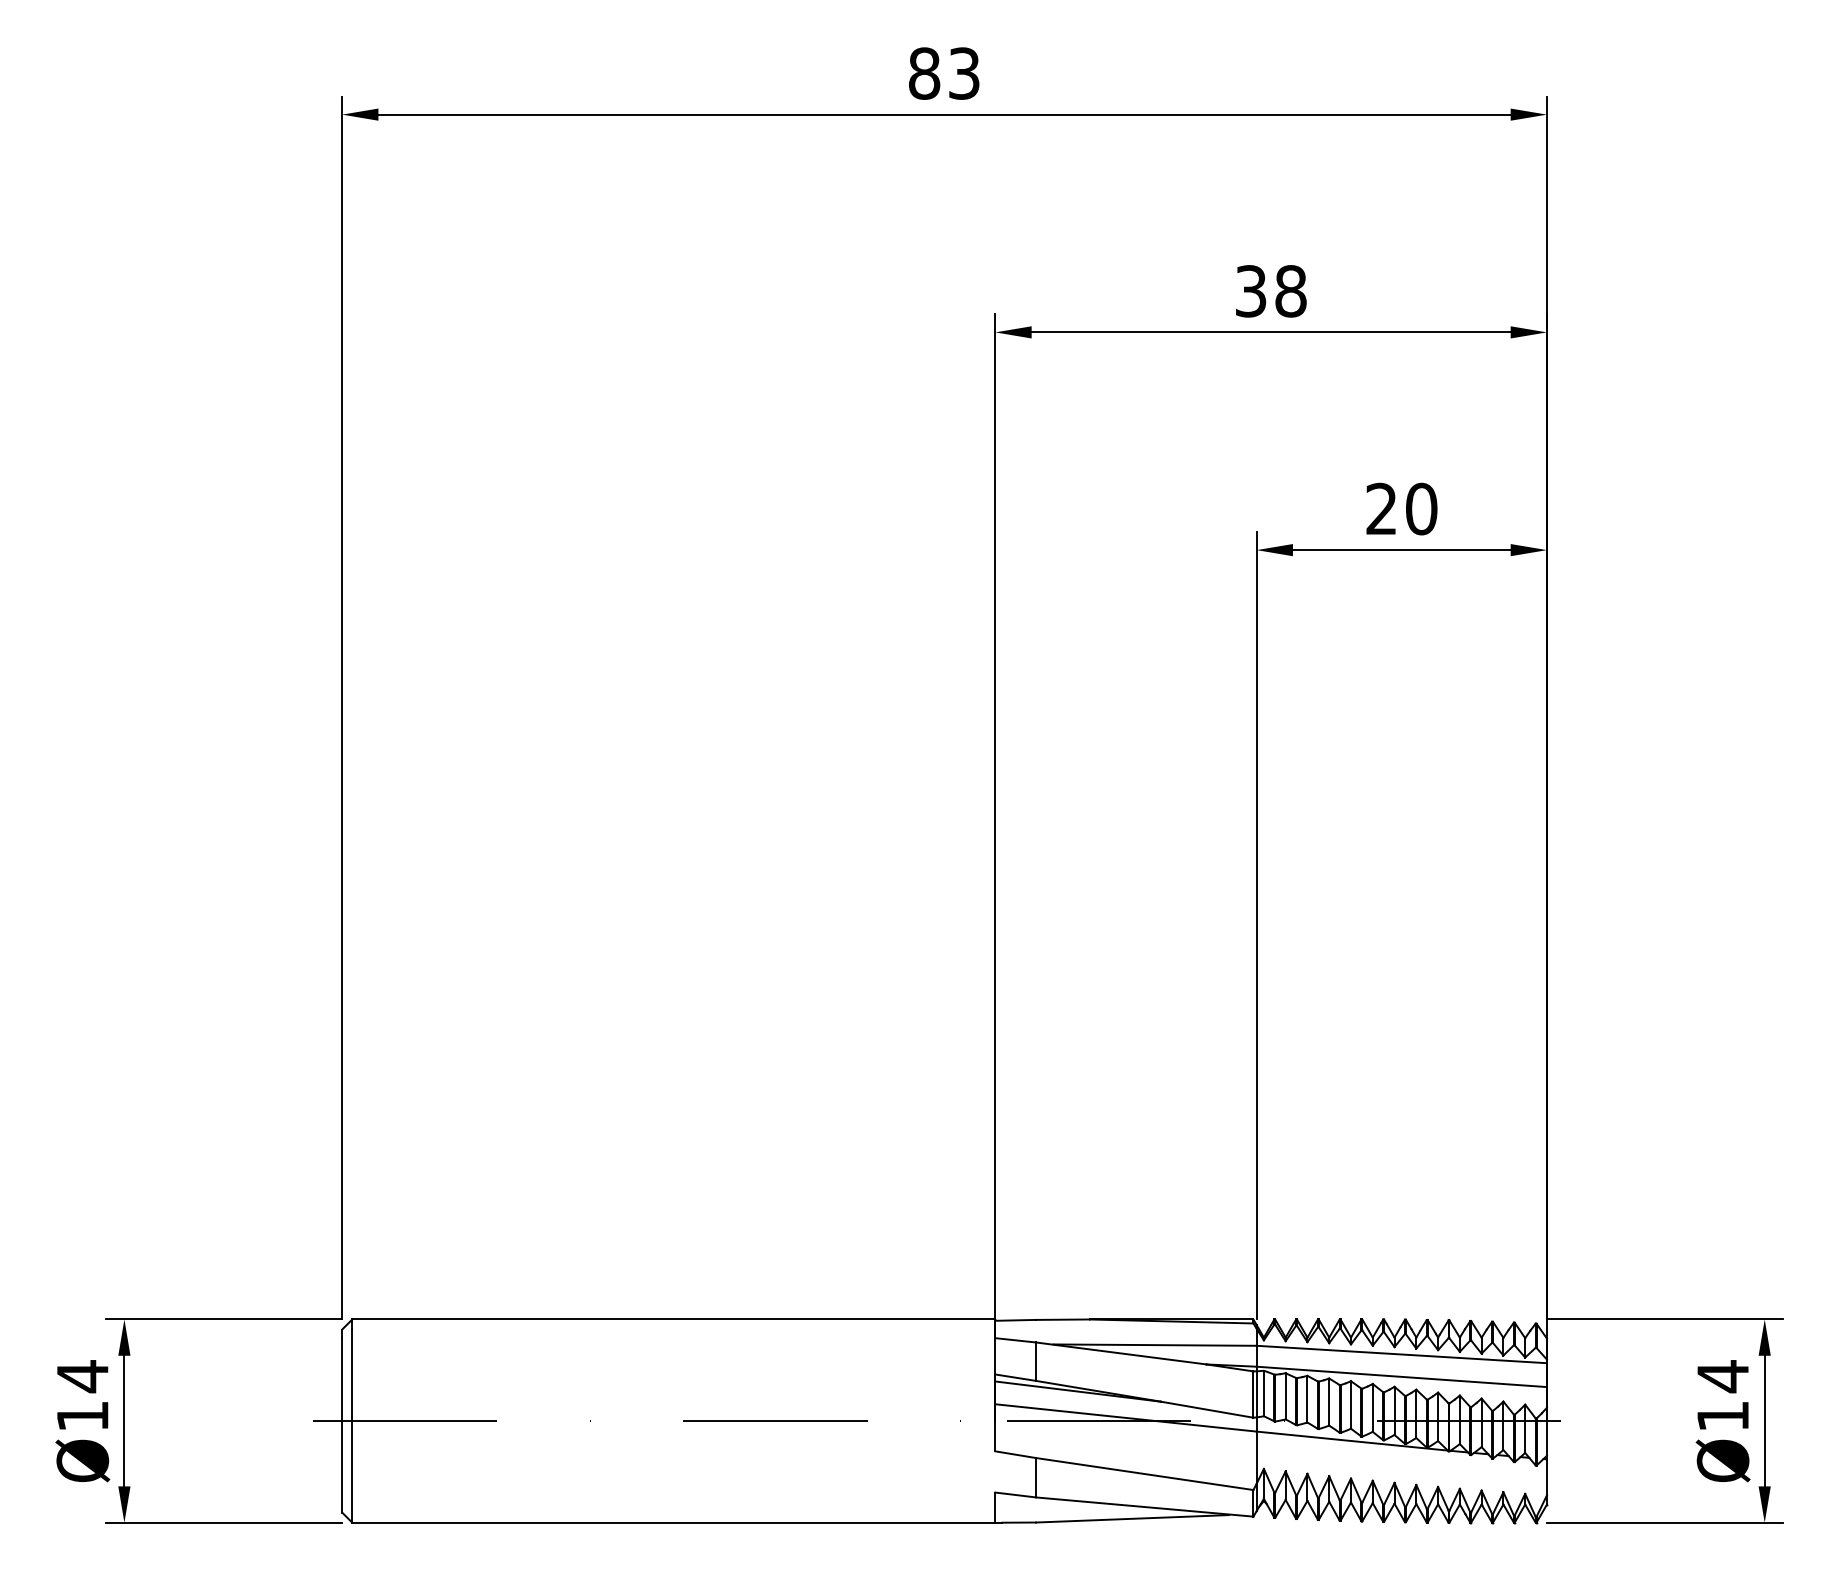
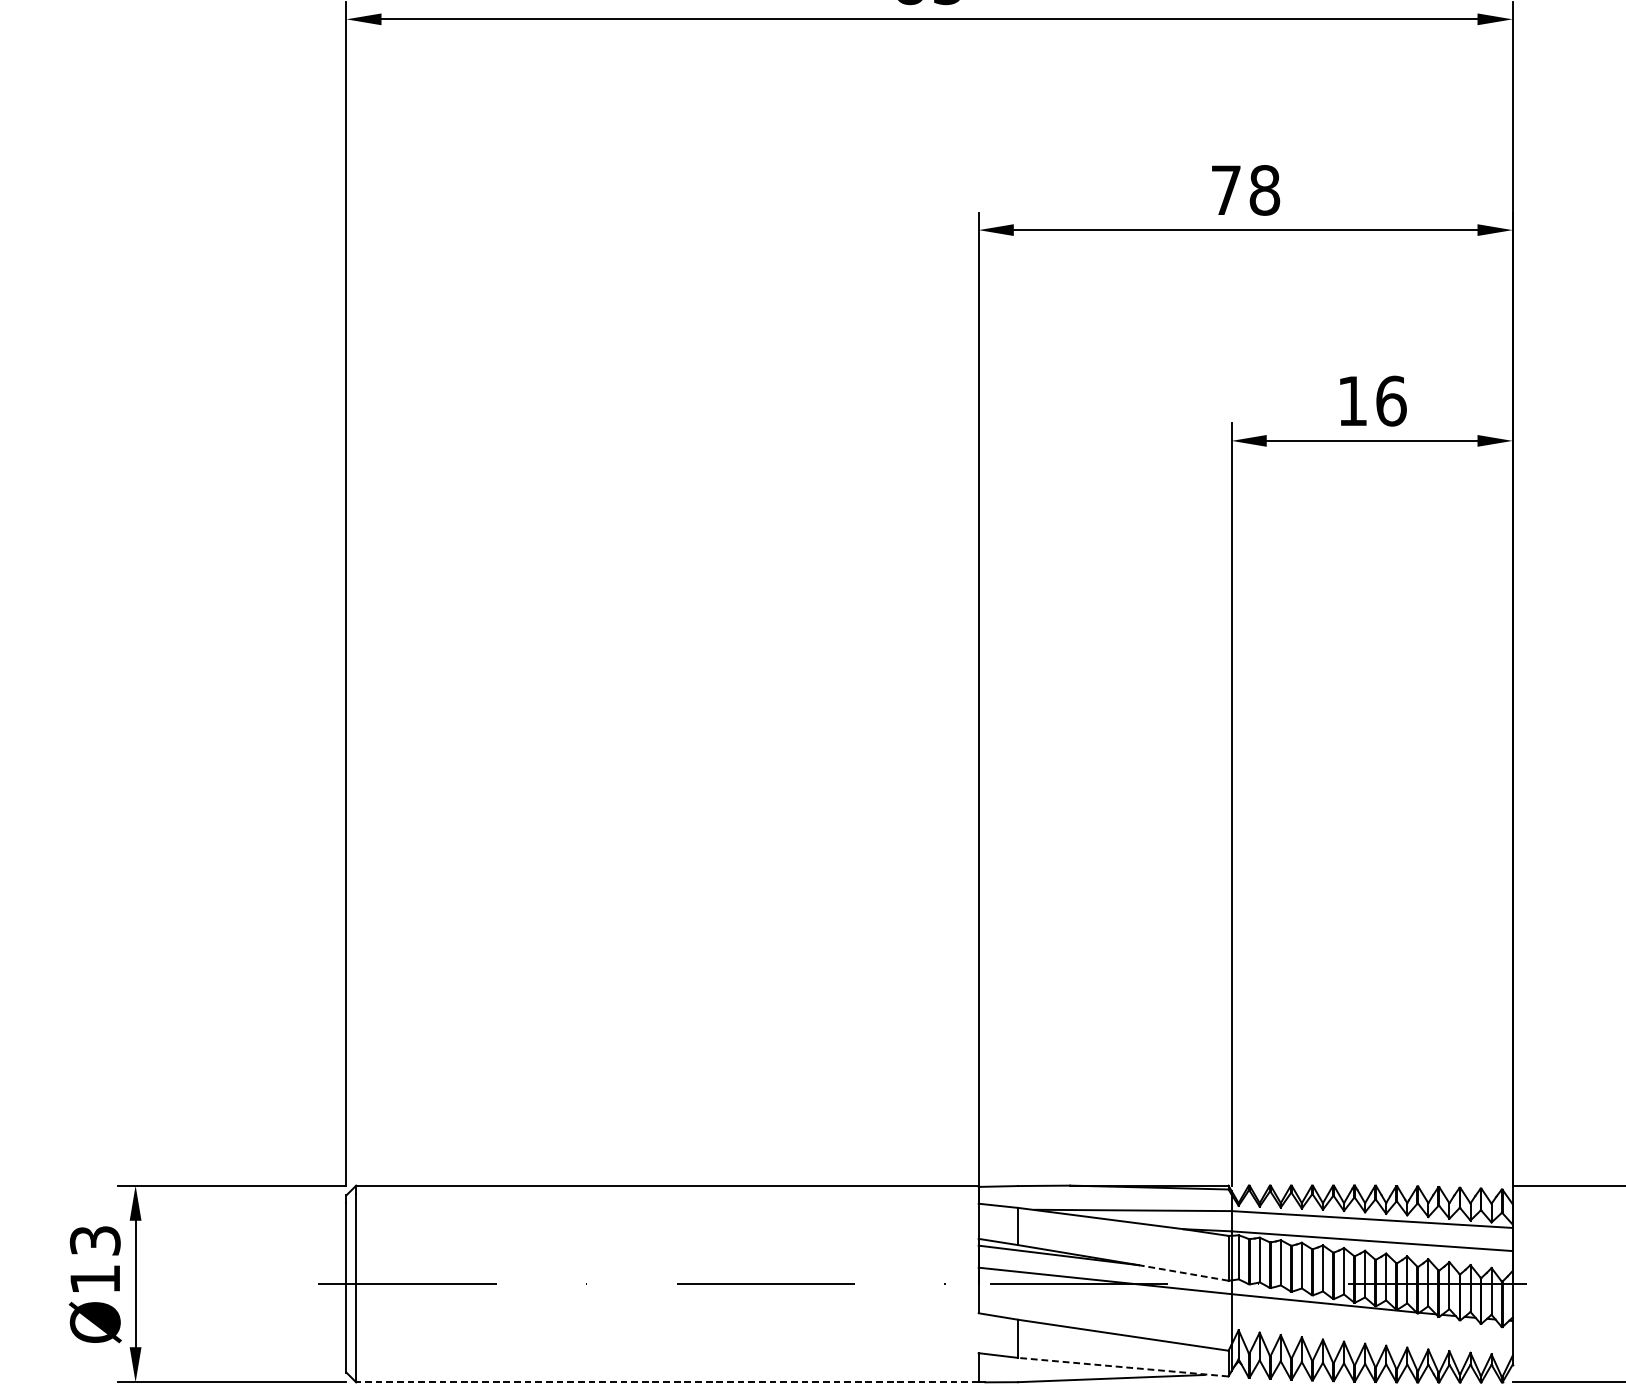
text: (1251, 291) -> (1226, 190), 38 -> 78
text: (1401, 508) -> (1371, 400), 20 -> 16
text: (82, 1376) -> (95, 1240), Ø14 -> Ø13
line: (1207, 1409) -> (1184, 1272), solid -> dashed
line: (1144, 1506) -> (1123, 1366), solid -> dashed
line: (673, 1522) -> (667, 1382), solid -> dashed

